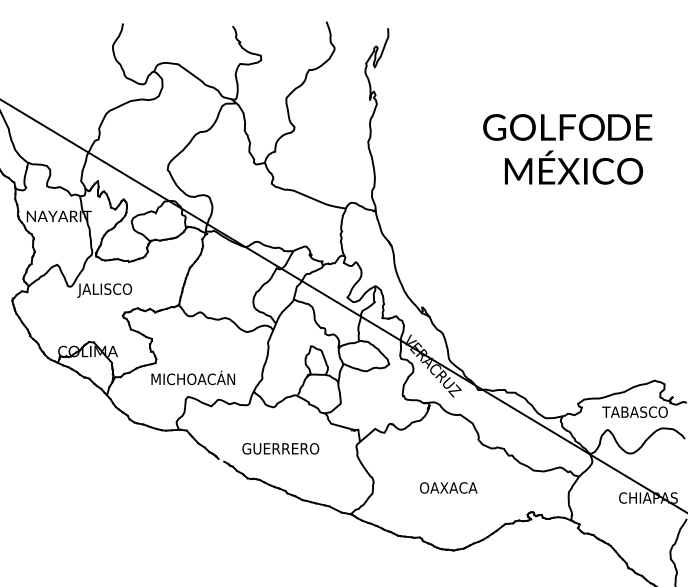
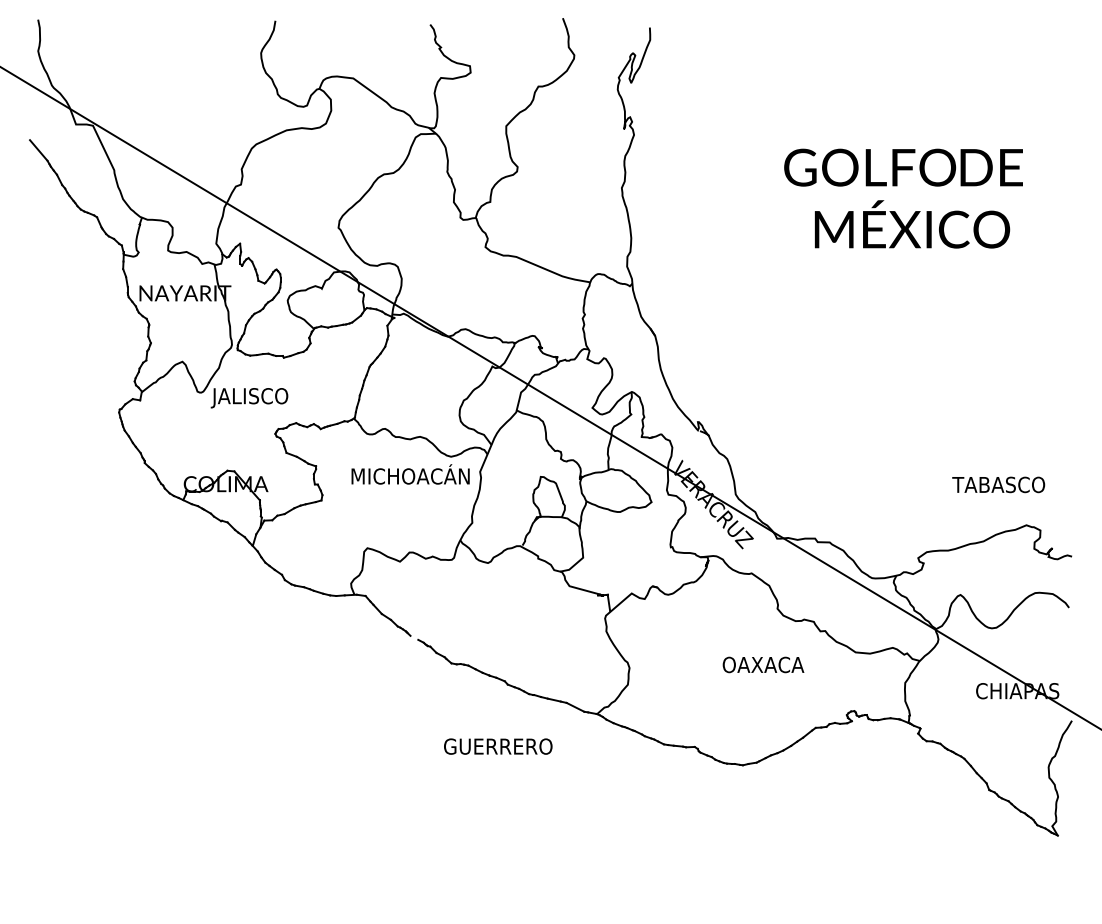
text: (193, 377) -> (410, 474), moved
text: (634, 411) -> (998, 484), moved
text: (280, 448) -> (498, 746), moved
text: (448, 487) -> (763, 664), moved

